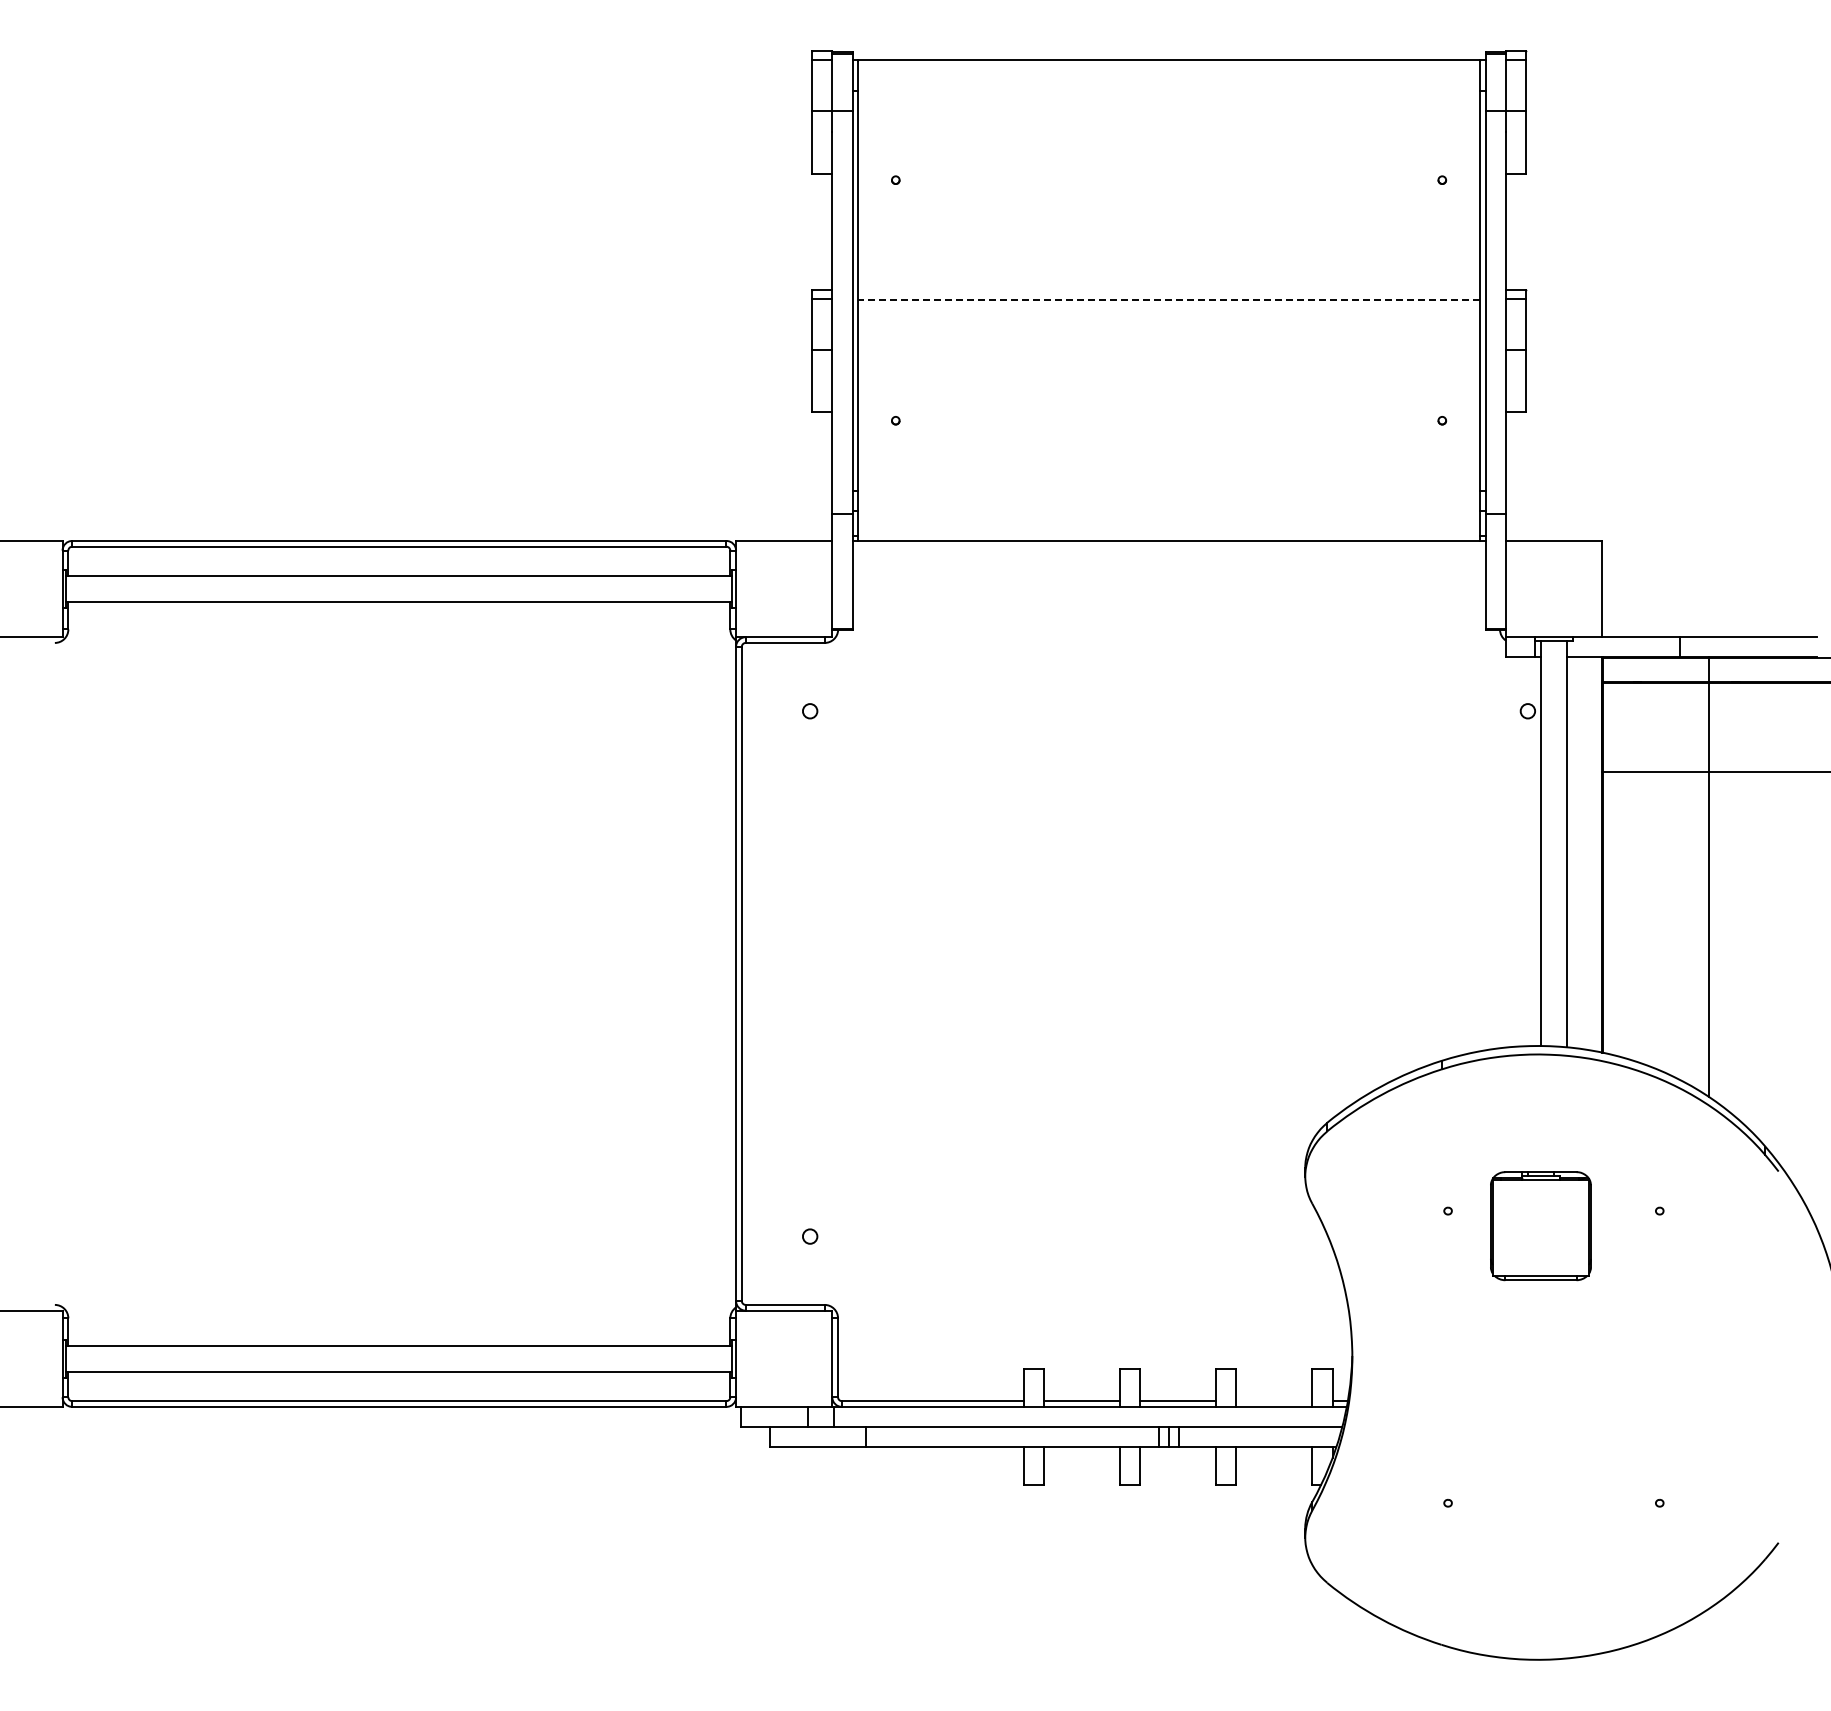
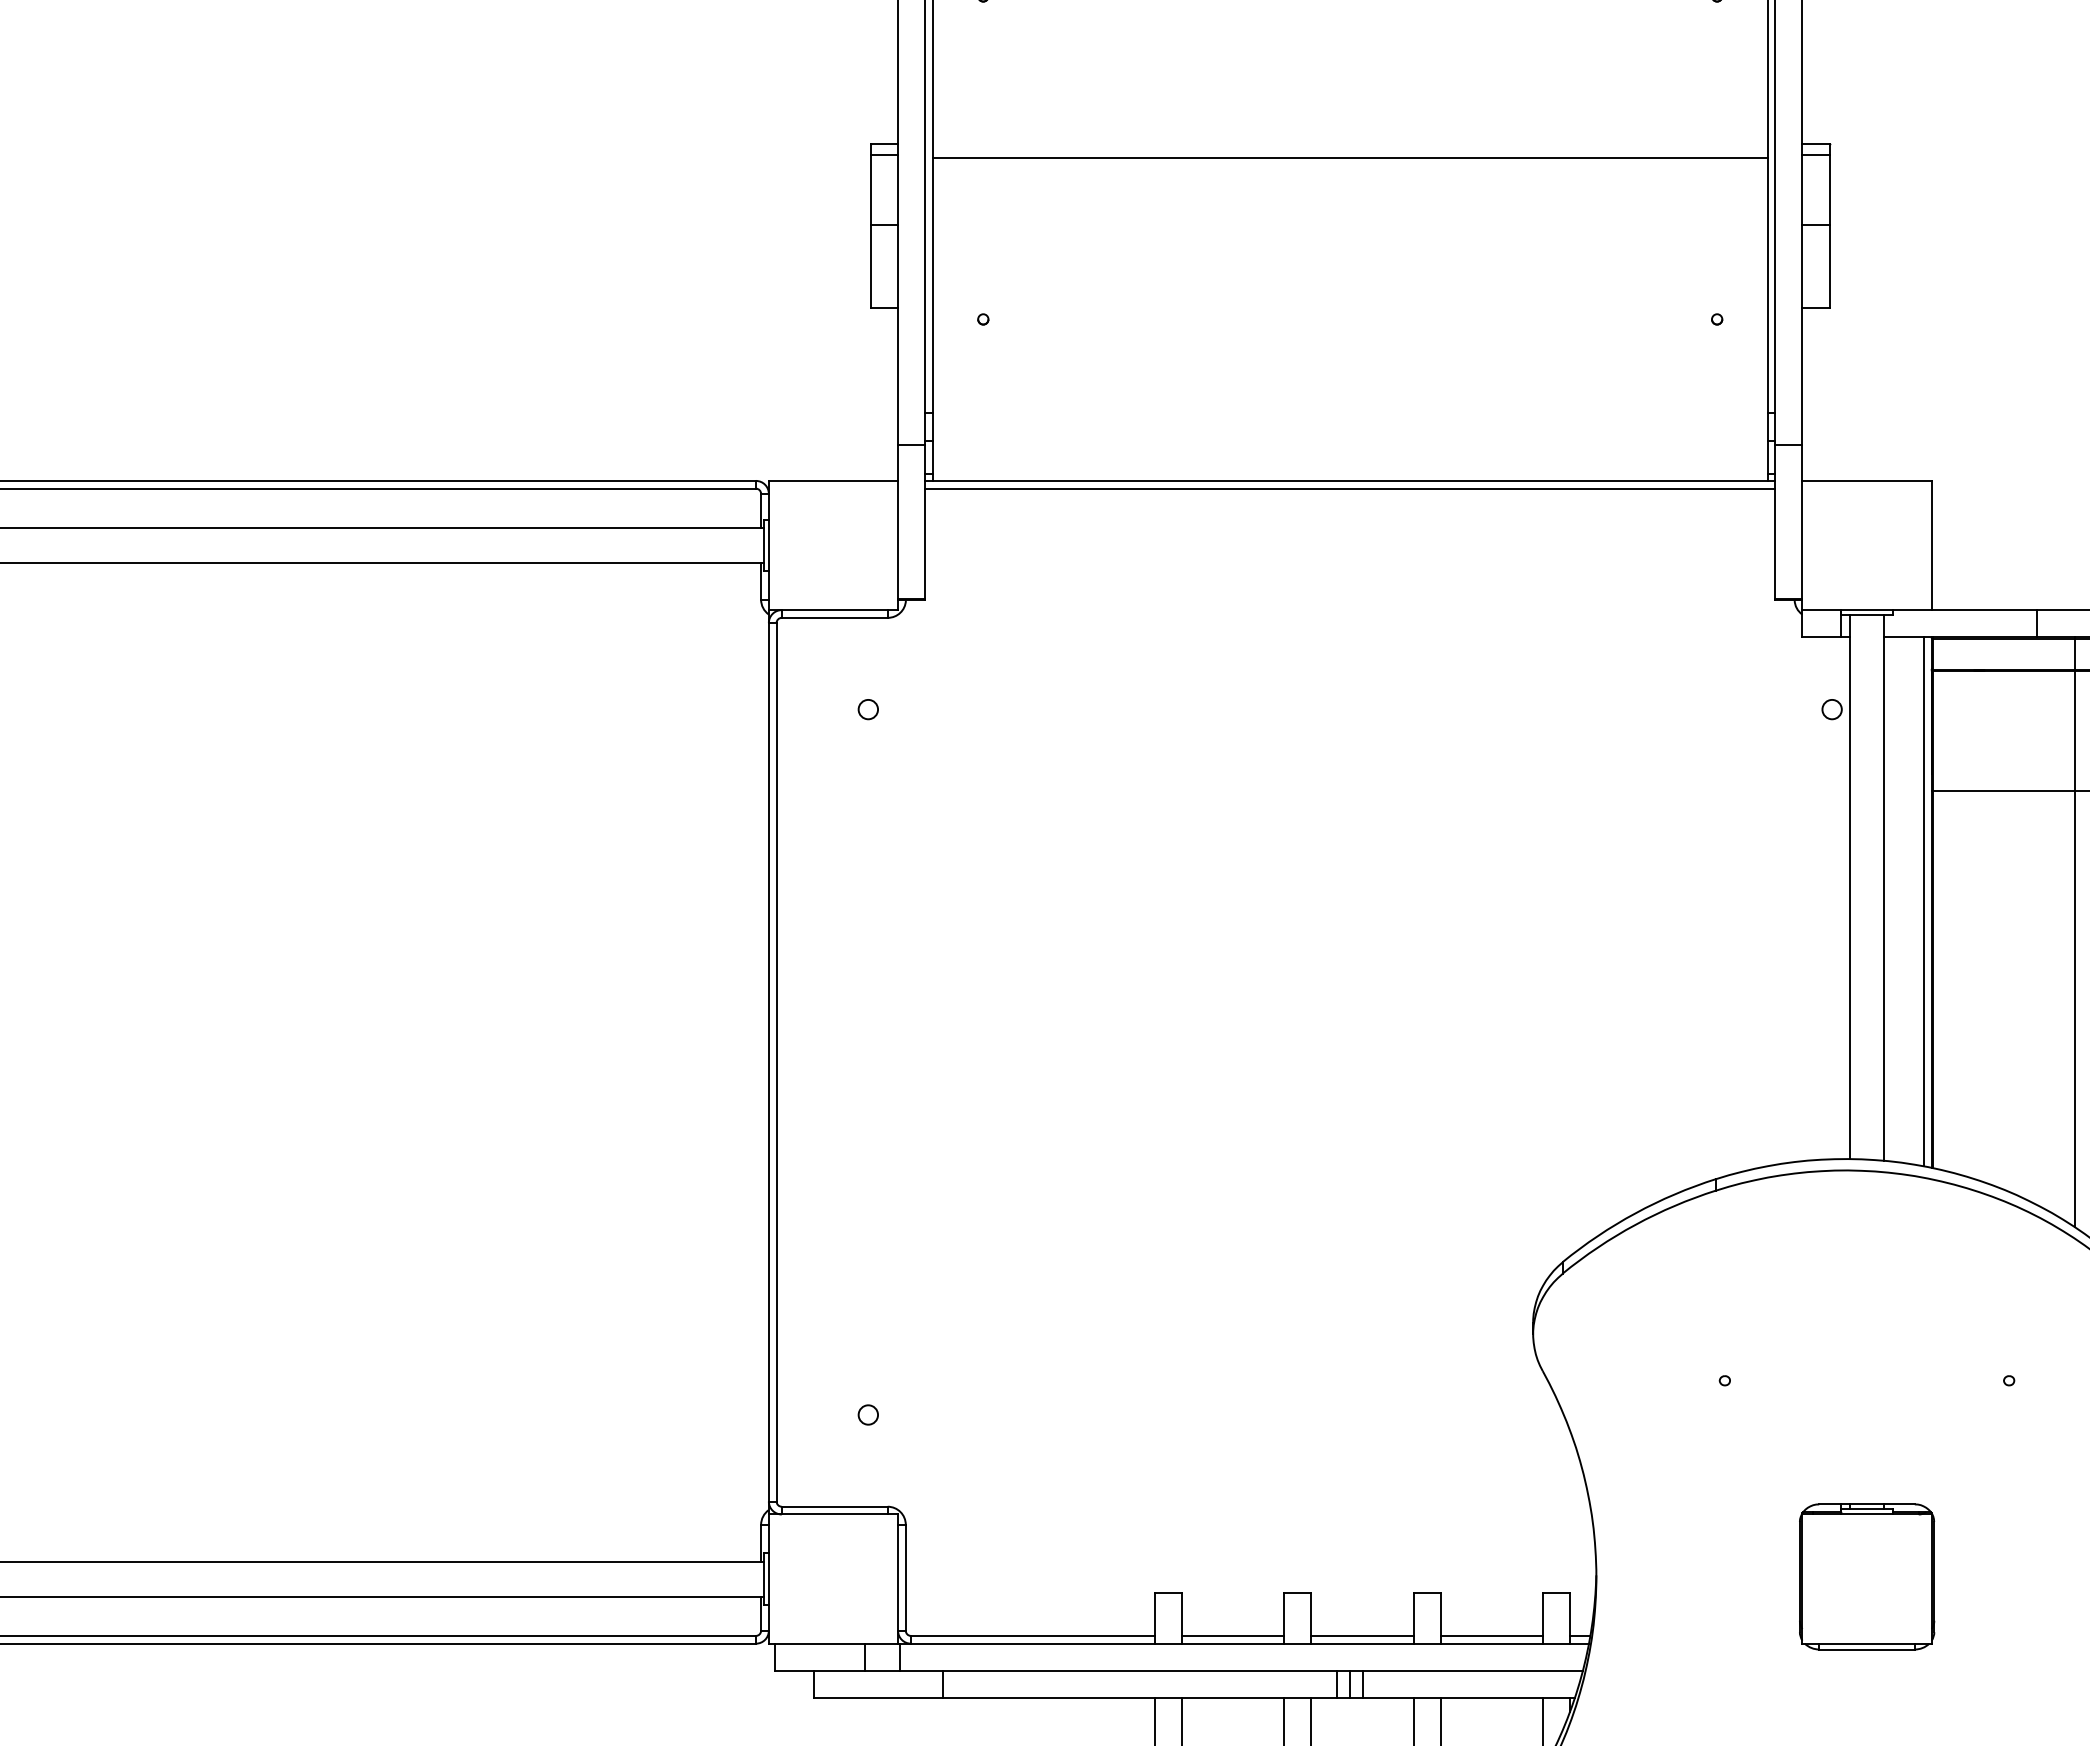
line: (1169, 300) -> (1350, 158), dashed -> solid
line: (1168, 546) -> (1349, 488), added
line: (1596, 854) -> (1924, 901), added
part: (1540, 1226) -> (1866, 1577), moved
line: (1274, 1401) -> (1491, 1636), added

